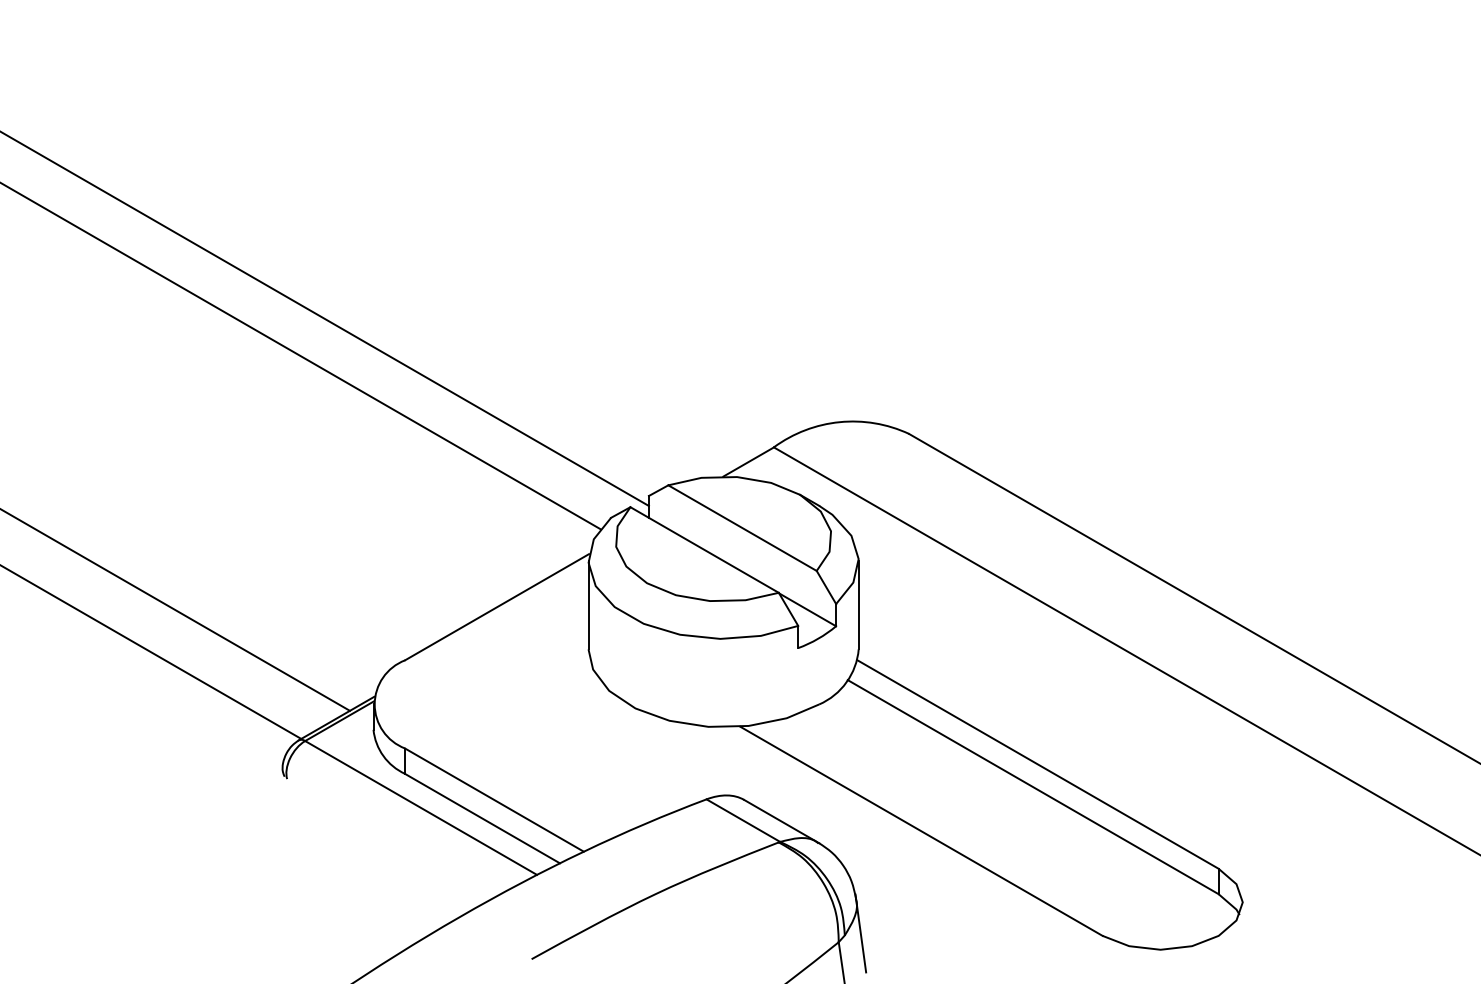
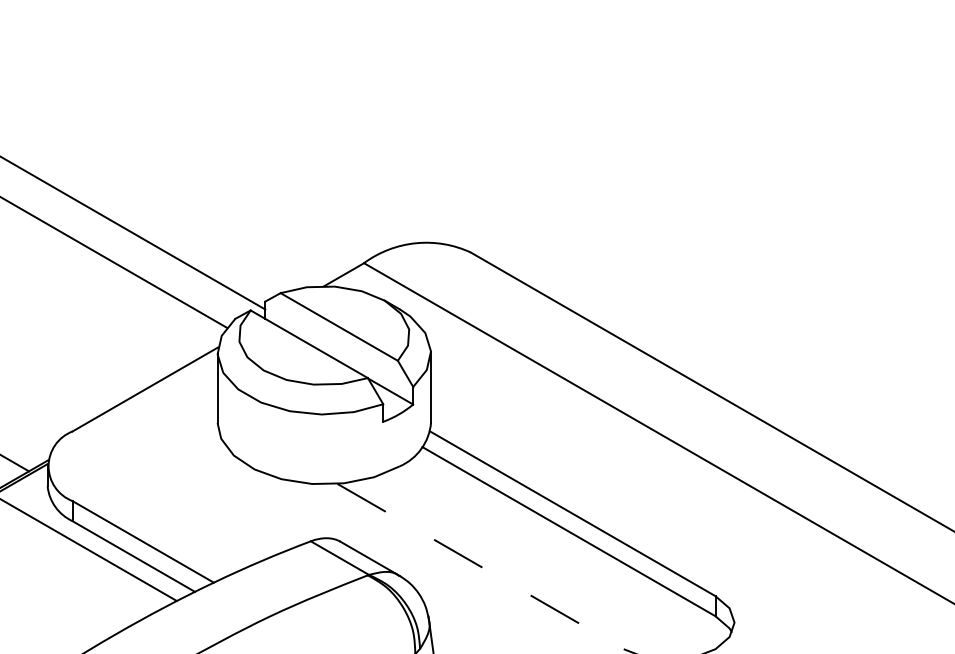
line: (921, 831) -> (480, 566), solid -> dashed

